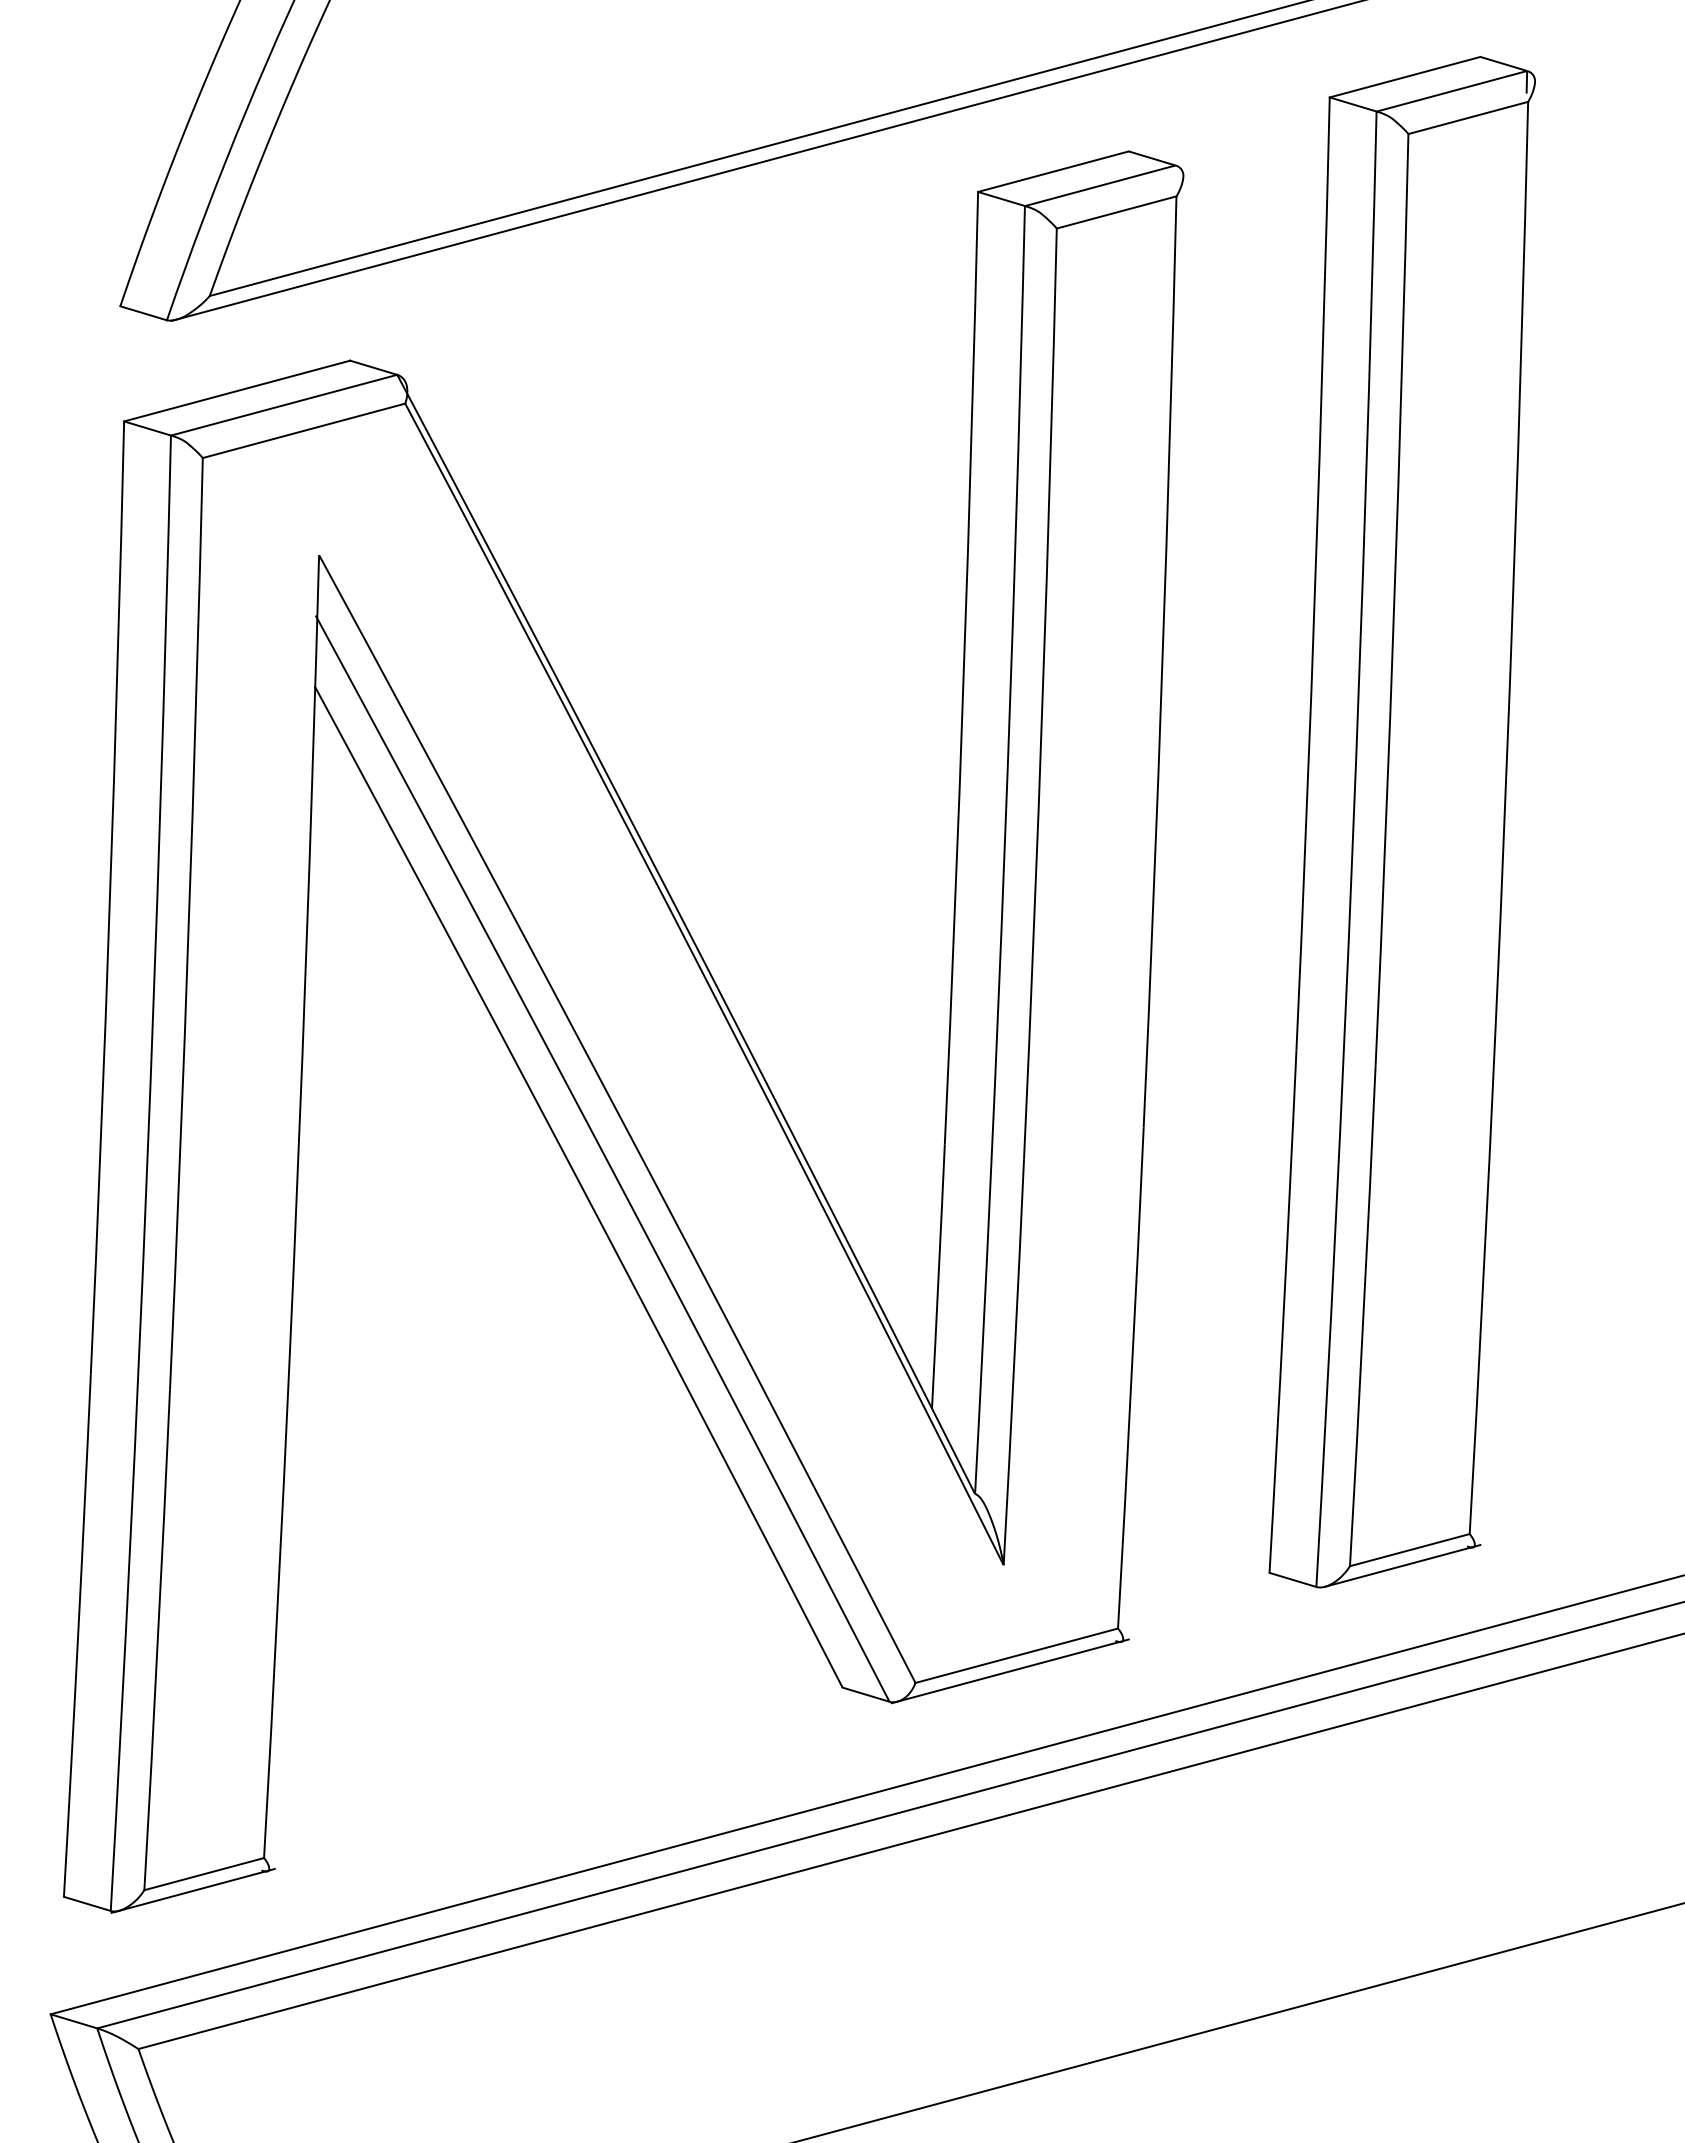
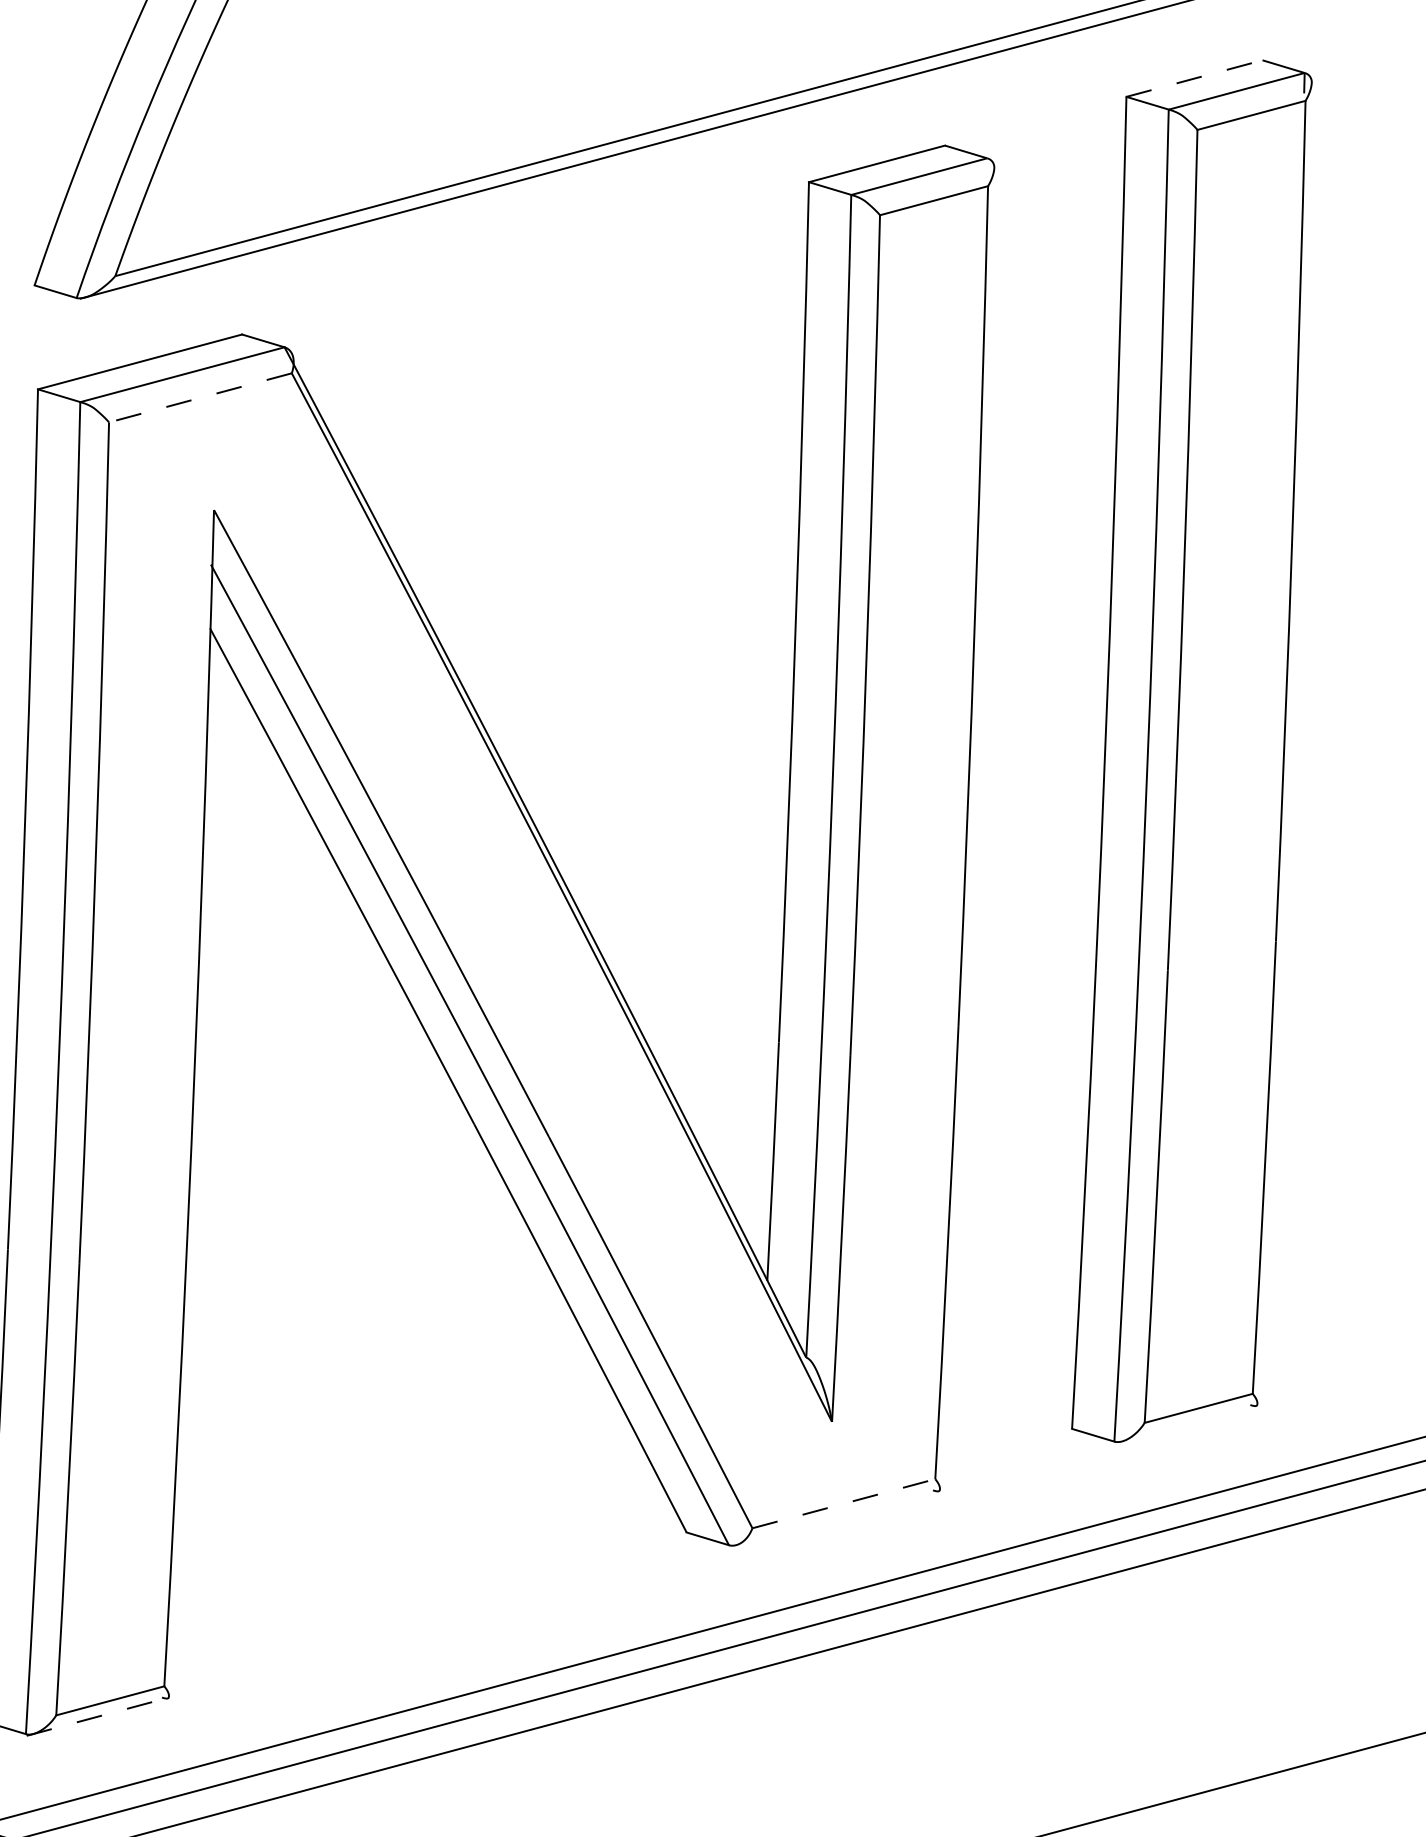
line: (1405, 77) -> (1194, 78), solid -> dashed
line: (304, 430) -> (200, 397), solid -> dashed
line: (1402, 1565) -> (1192, 1422), removed
line: (1016, 1655) -> (843, 1503), solid -> dashed
line: (1009, 1671) -> (837, 1517), removed
line: (193, 1890) -> (100, 1715), solid -> dashed

